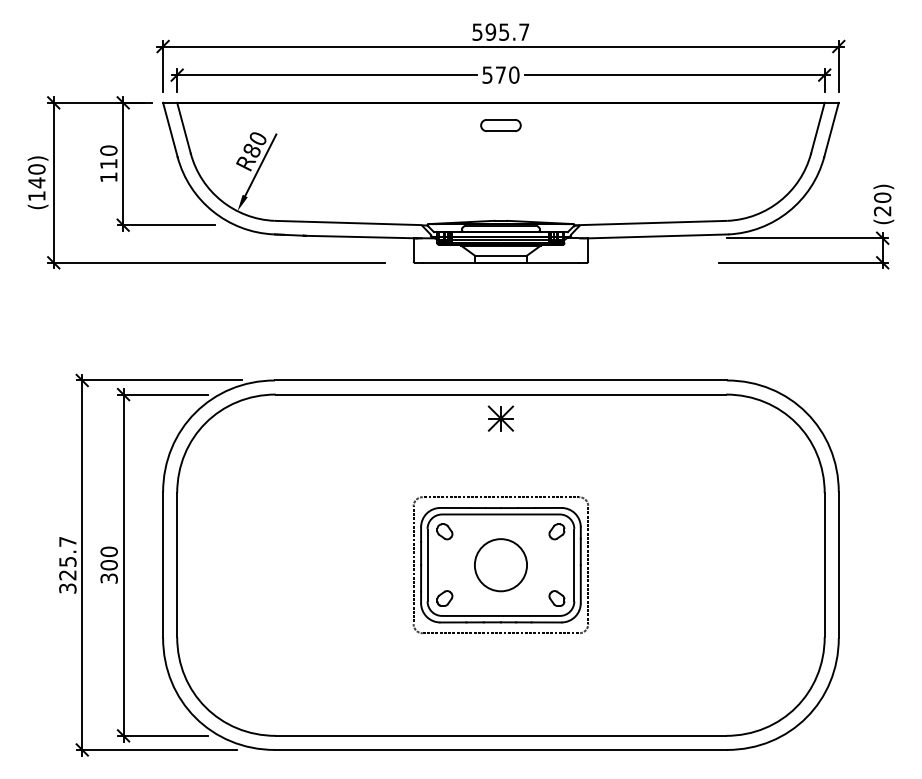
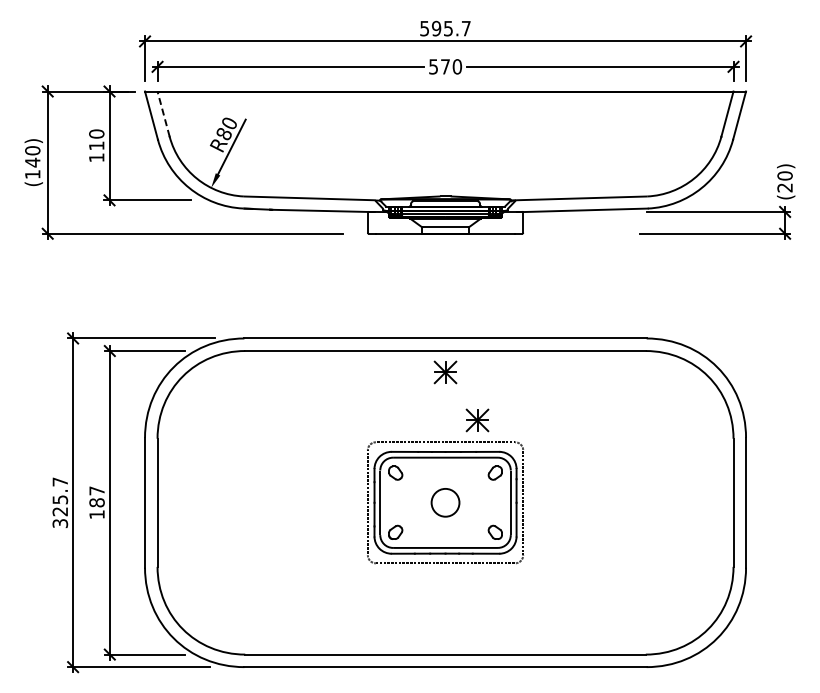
part: (500, 125) -> (445, 111), removed
line: (183, 127) -> (163, 113), solid -> dashed
part: (536, 472) -> (477, 420), added
text: (108, 564) -> (96, 502), 300 -> 187
circle: (500, 564) -> (445, 502), size x0.6

